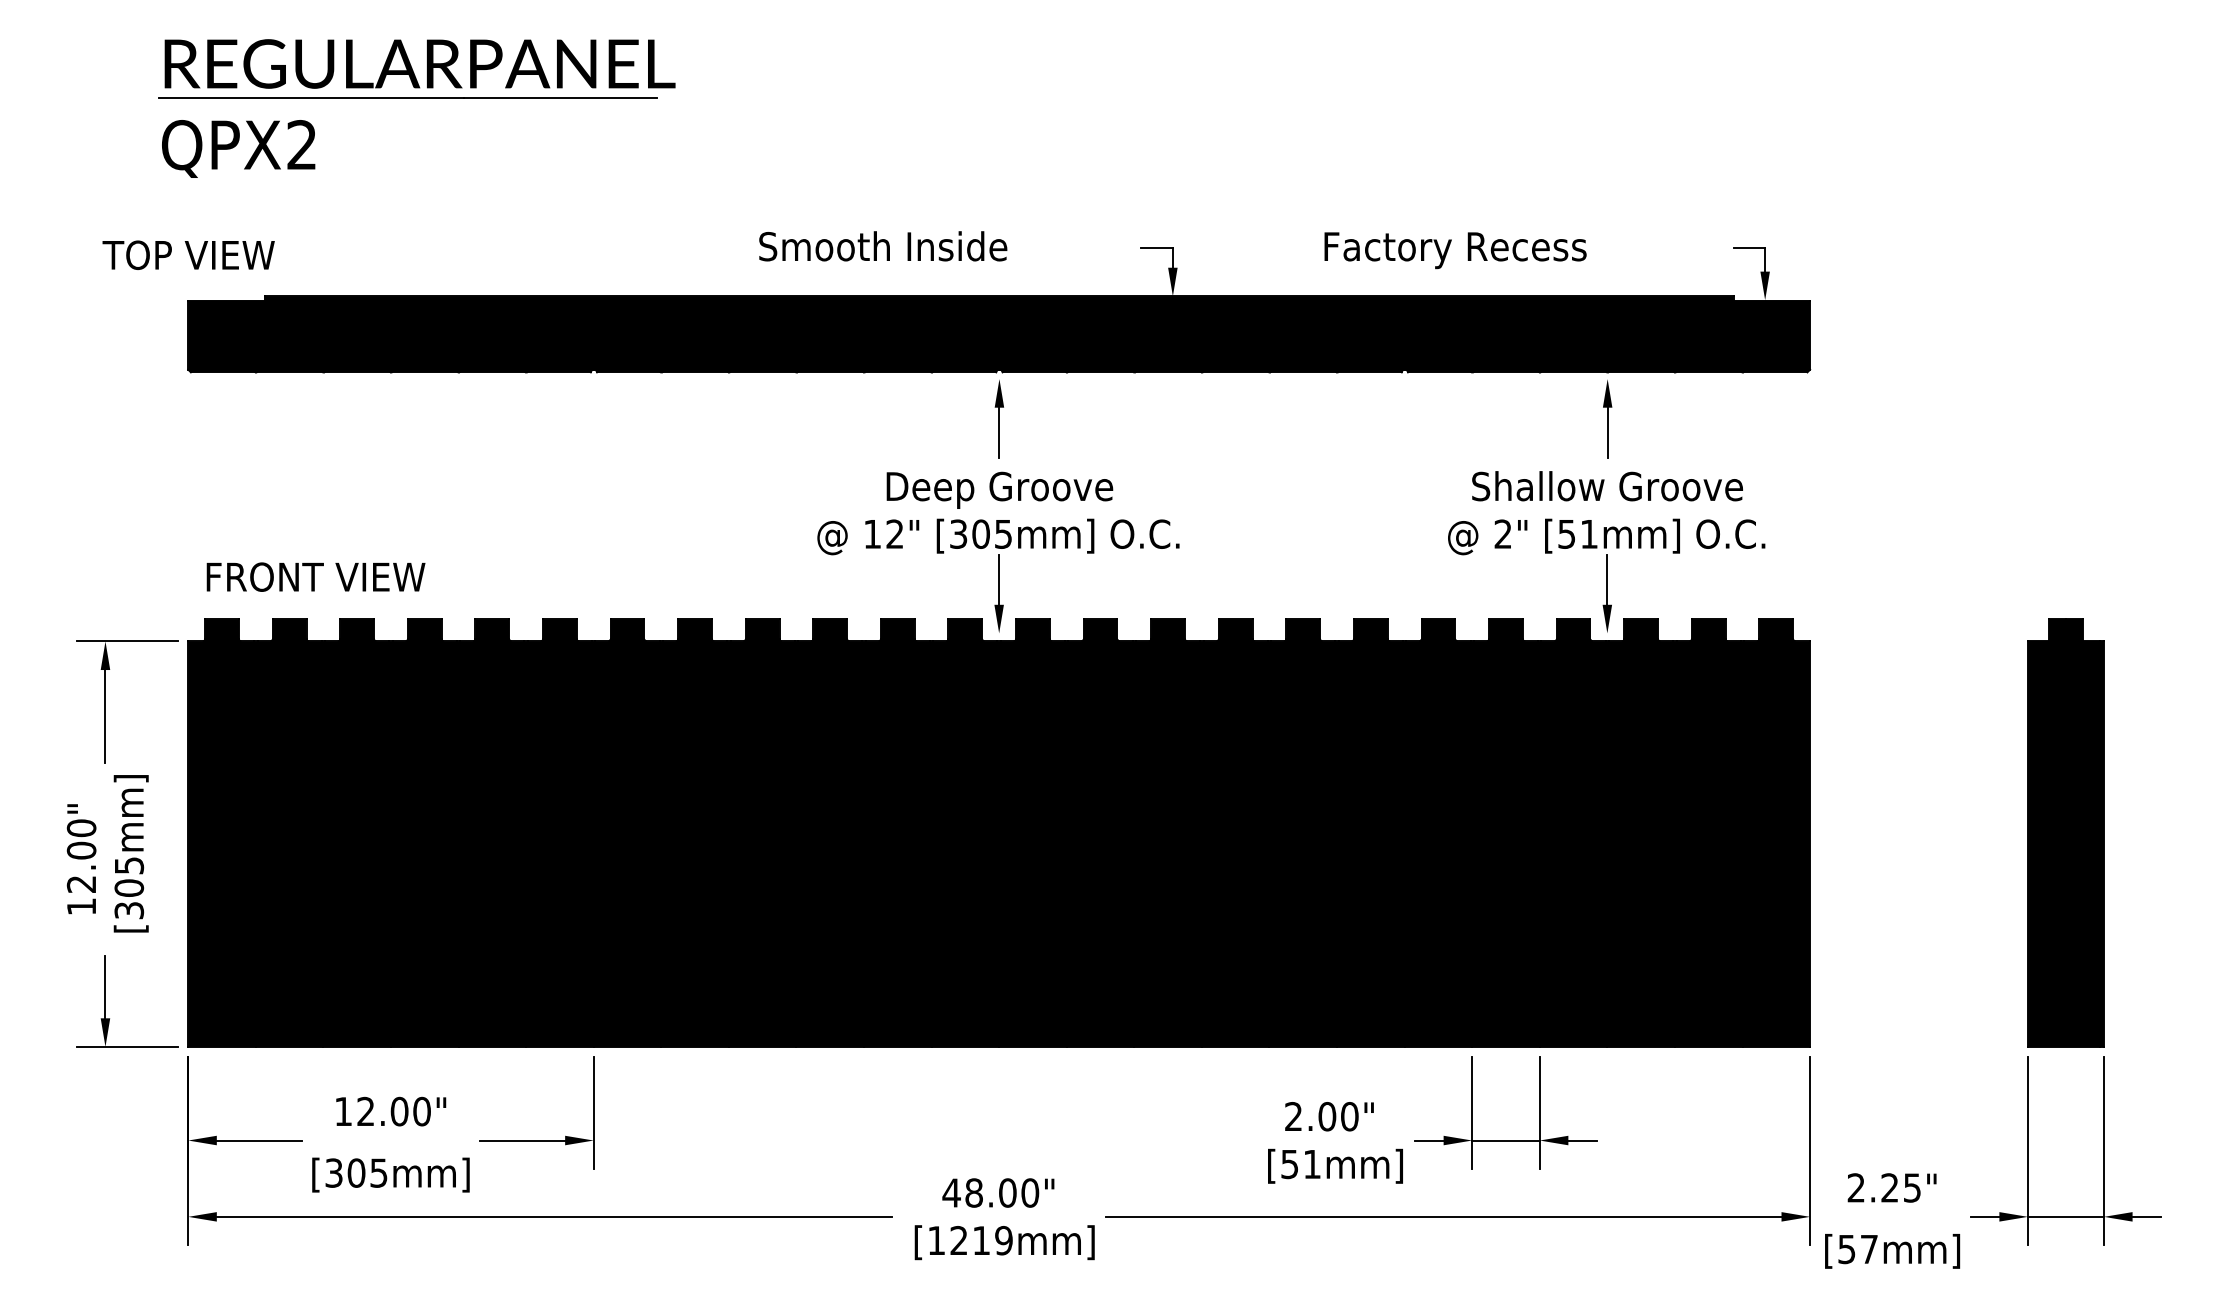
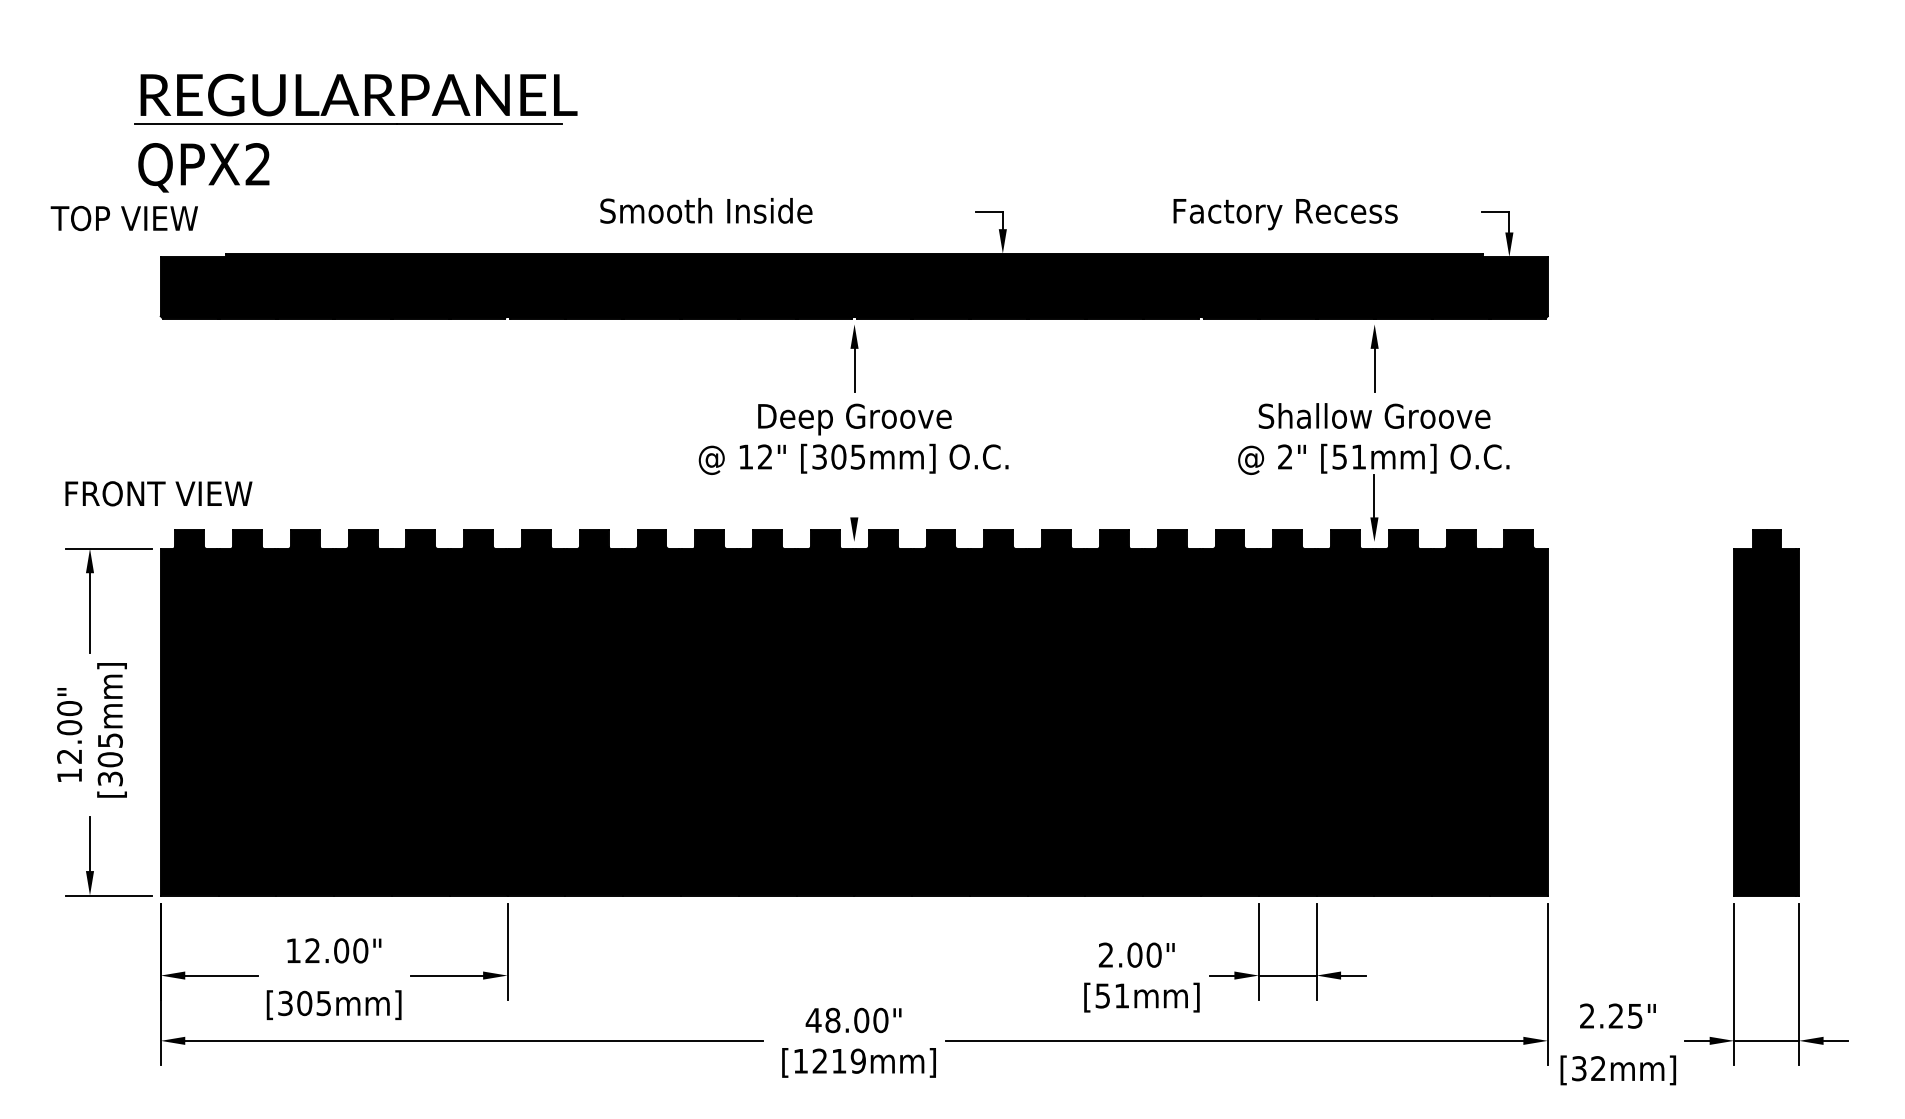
part: (416, 98) -> (355, 124), moved
text: (883, 246) -> (706, 211), moved
text: (1455, 250) -> (1285, 214), moved
text: (188, 254) -> (124, 217), moved
text: (315, 576) -> (158, 493), moved
line: (999, 579) -> (854, 495), removed
text: (1858, 1248) -> (1589, 1067), [57mm] -> [32mm]

